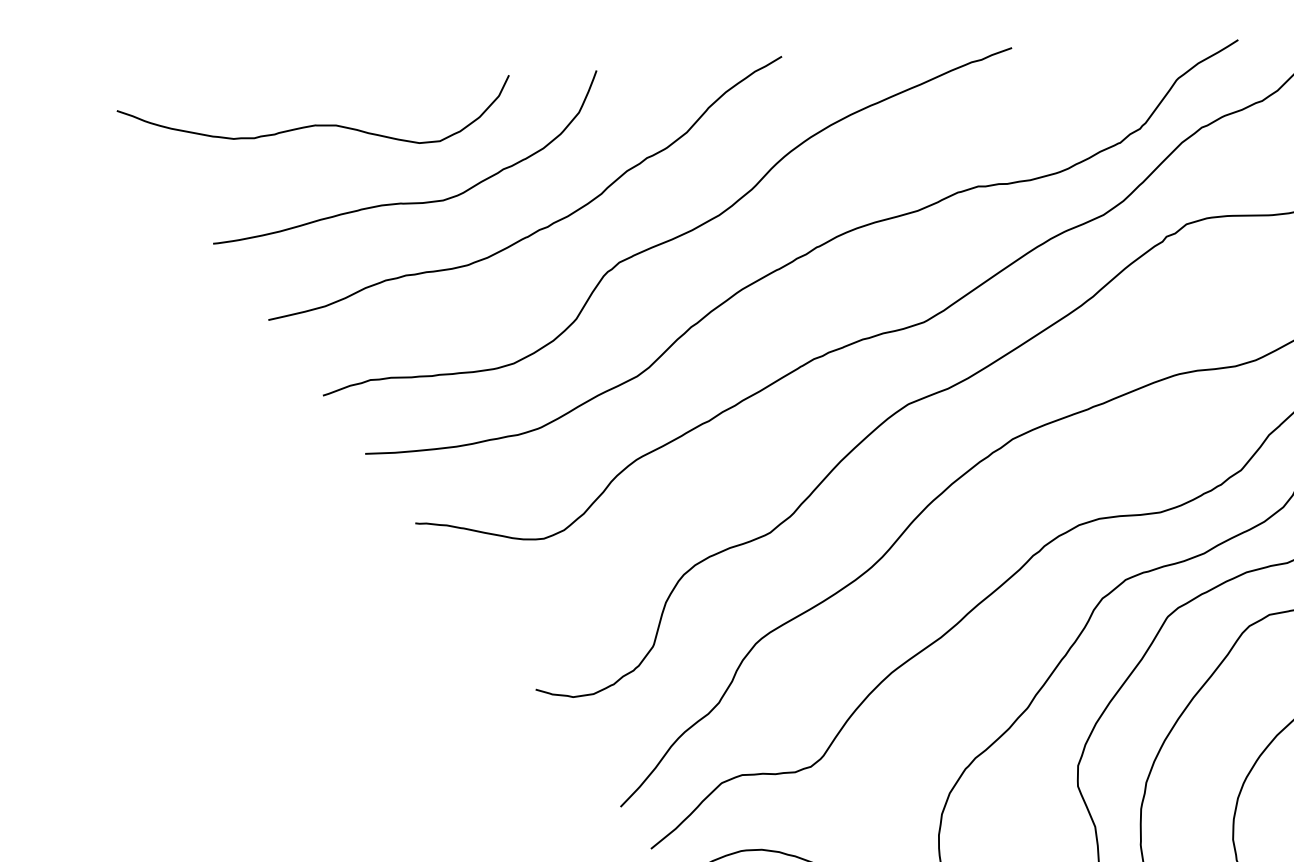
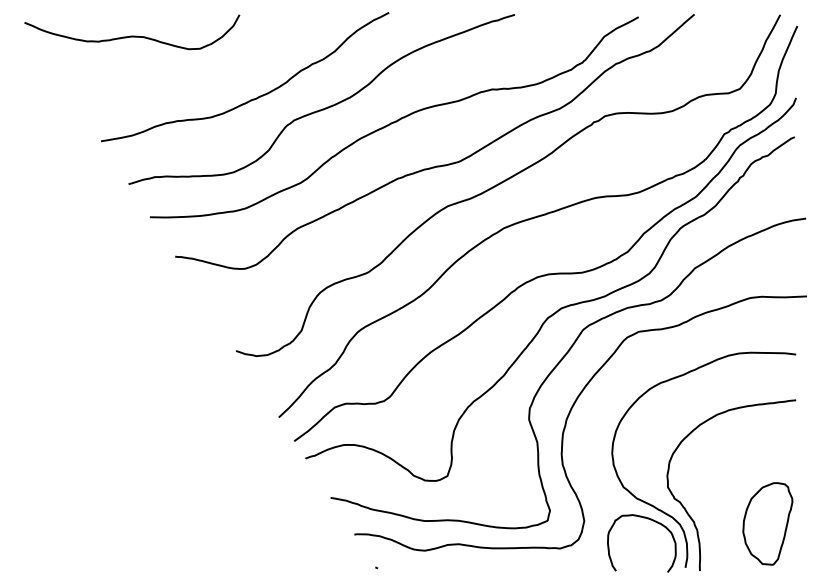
curve: (405, 201) -> (179, 80), removed

